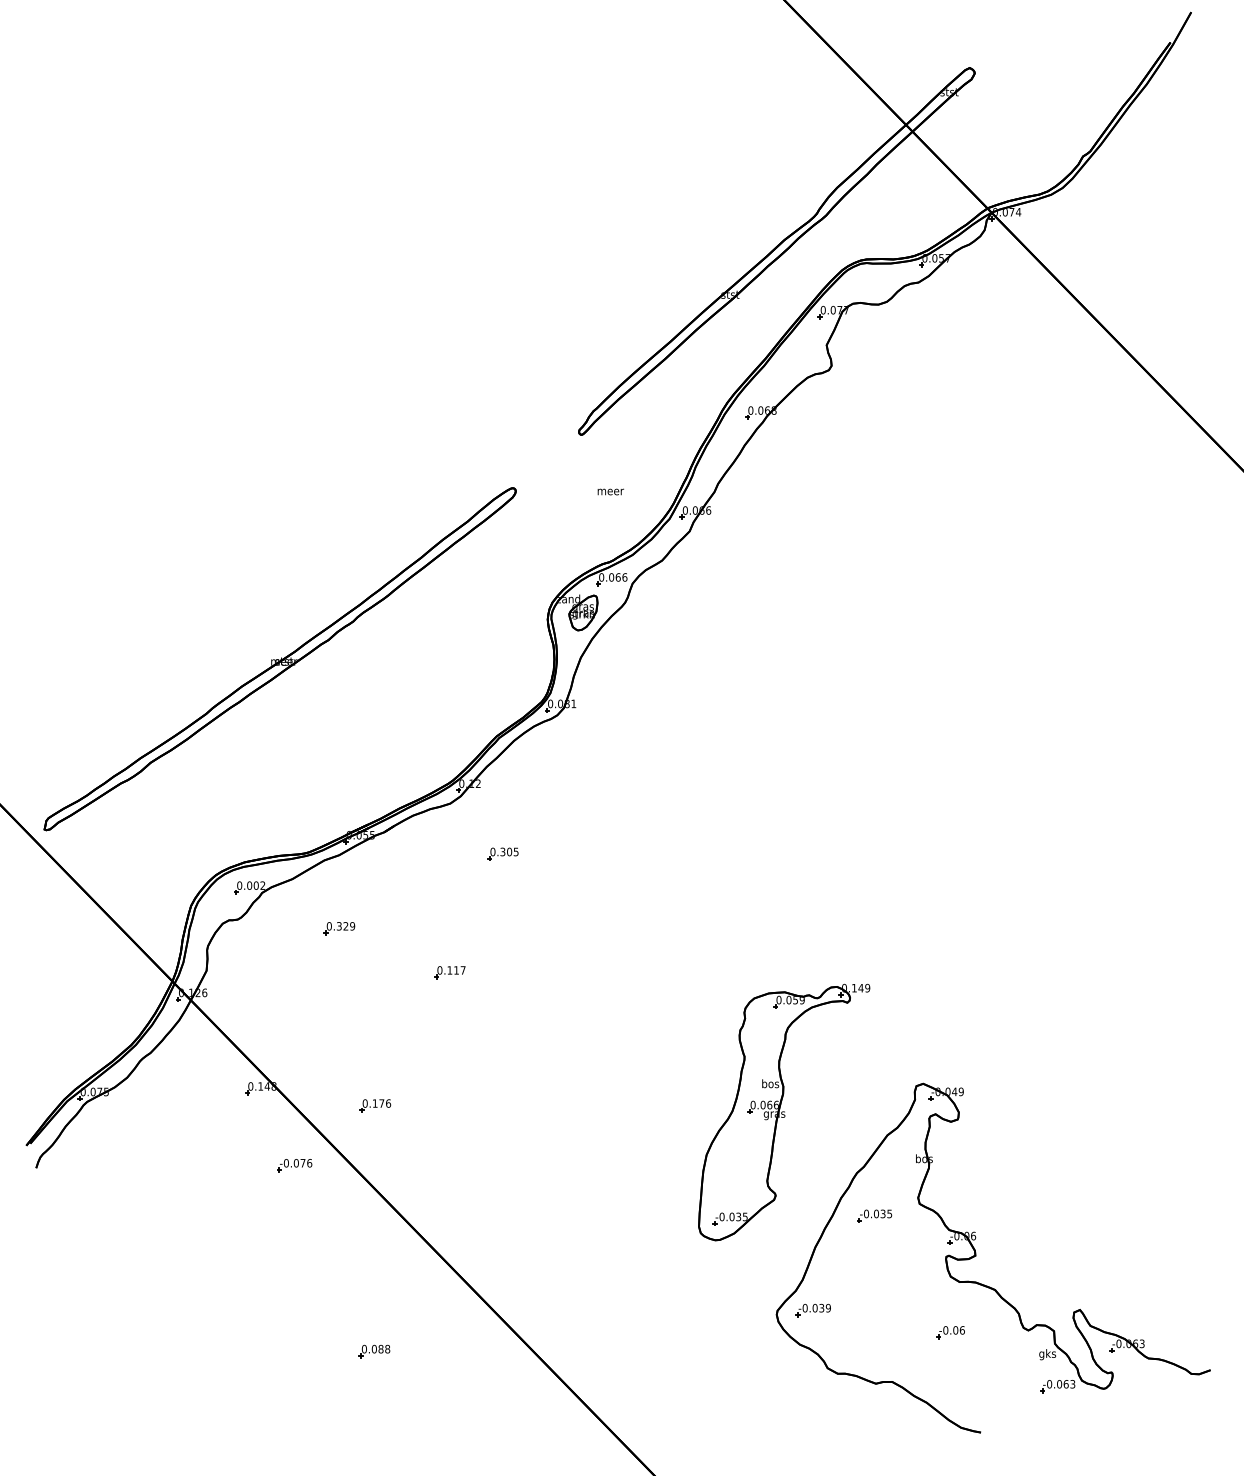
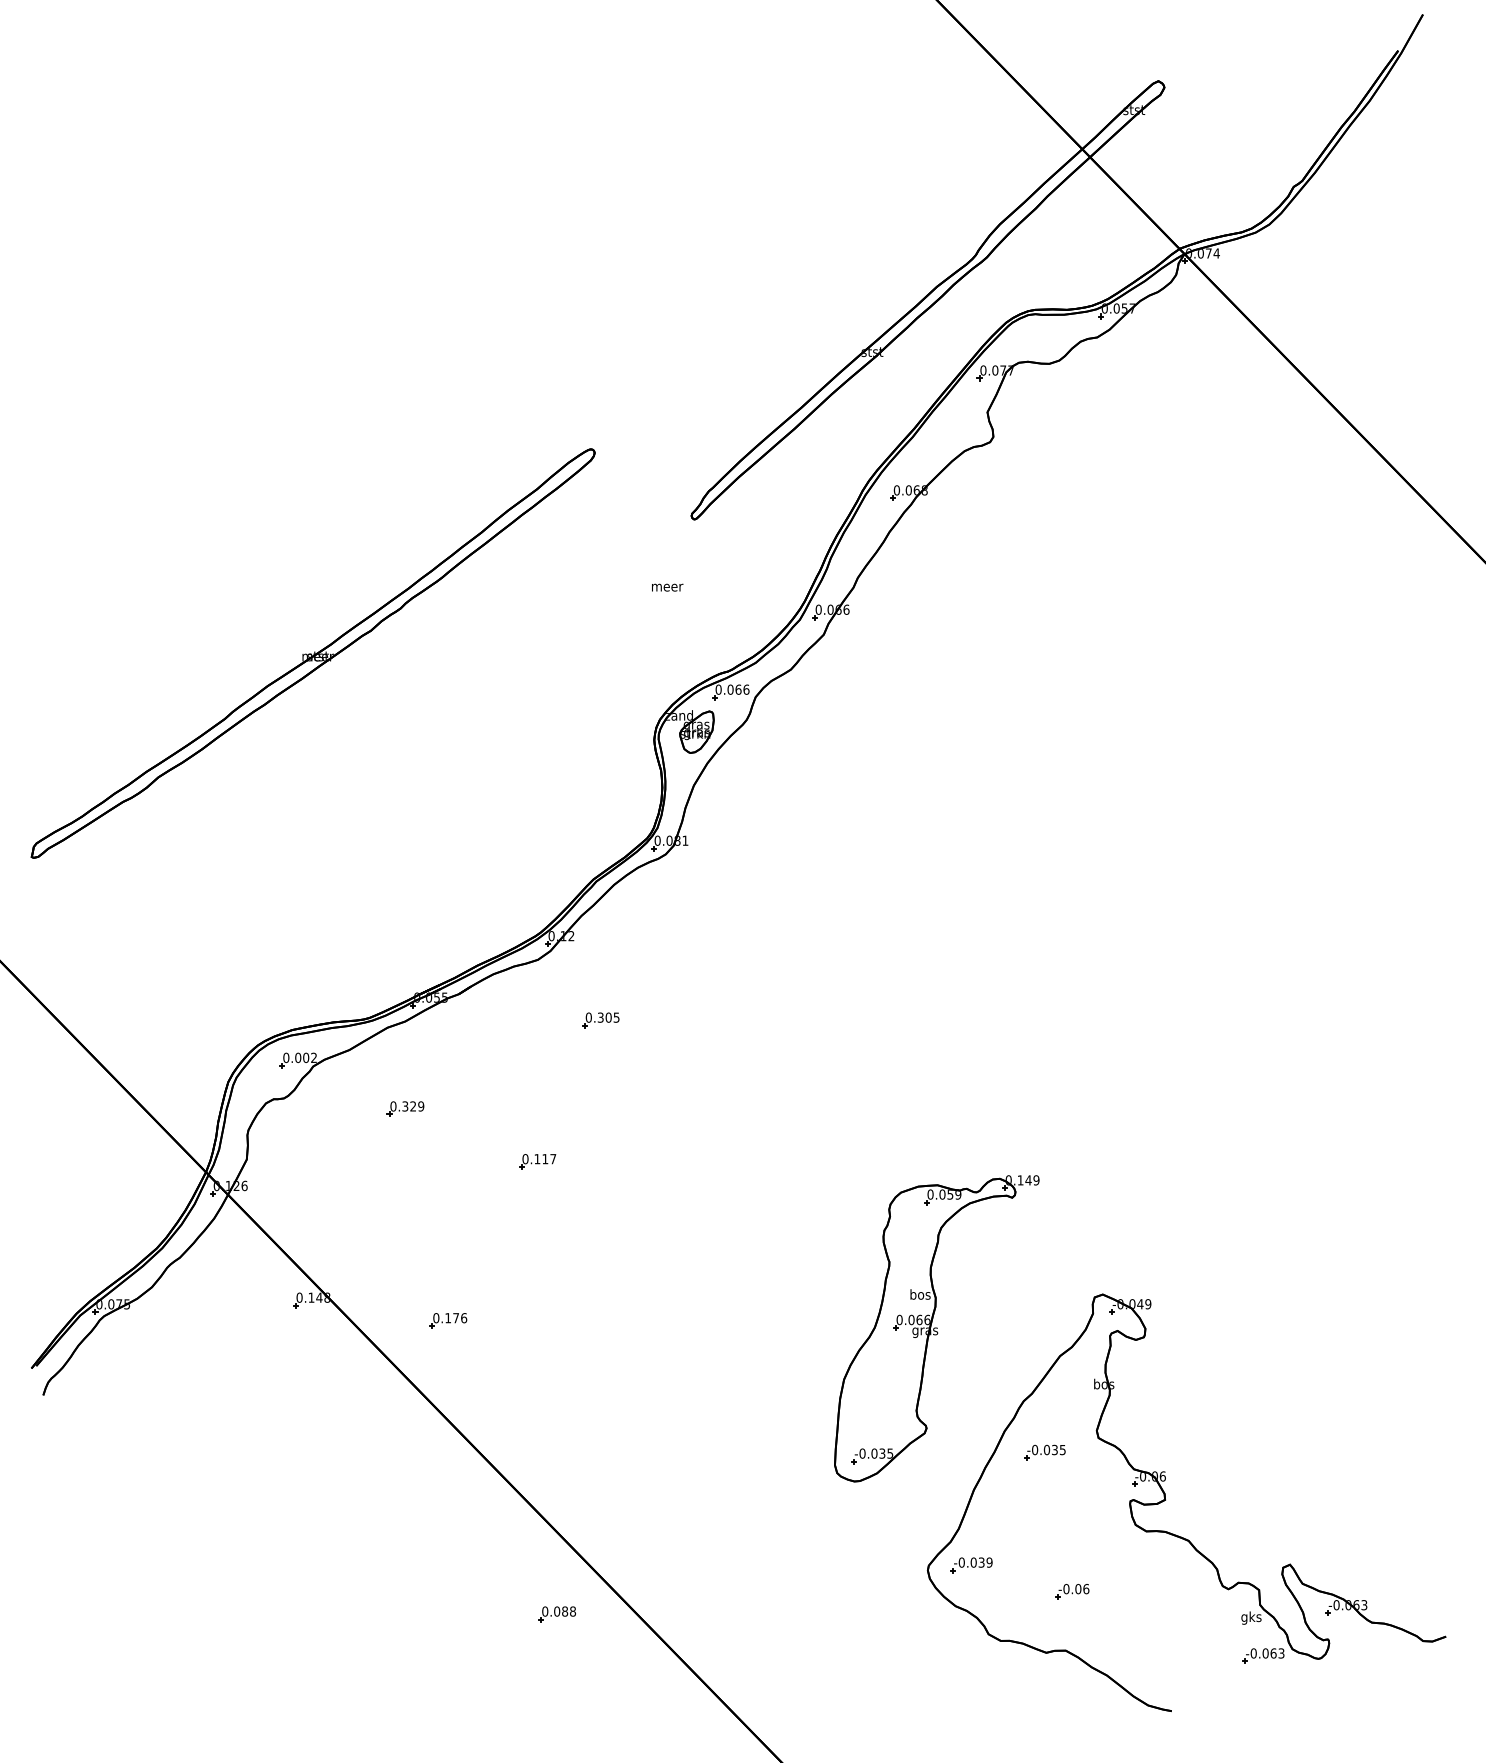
text: (610, 491) -> (667, 587), moved
part: (279, 659) -> (312, 653), moved
part: (294, 1165) -> (351, 1392), removed
part: (950, 1332) -> (1072, 1591), moved
part: (374, 1351) -> (557, 1614), moved

